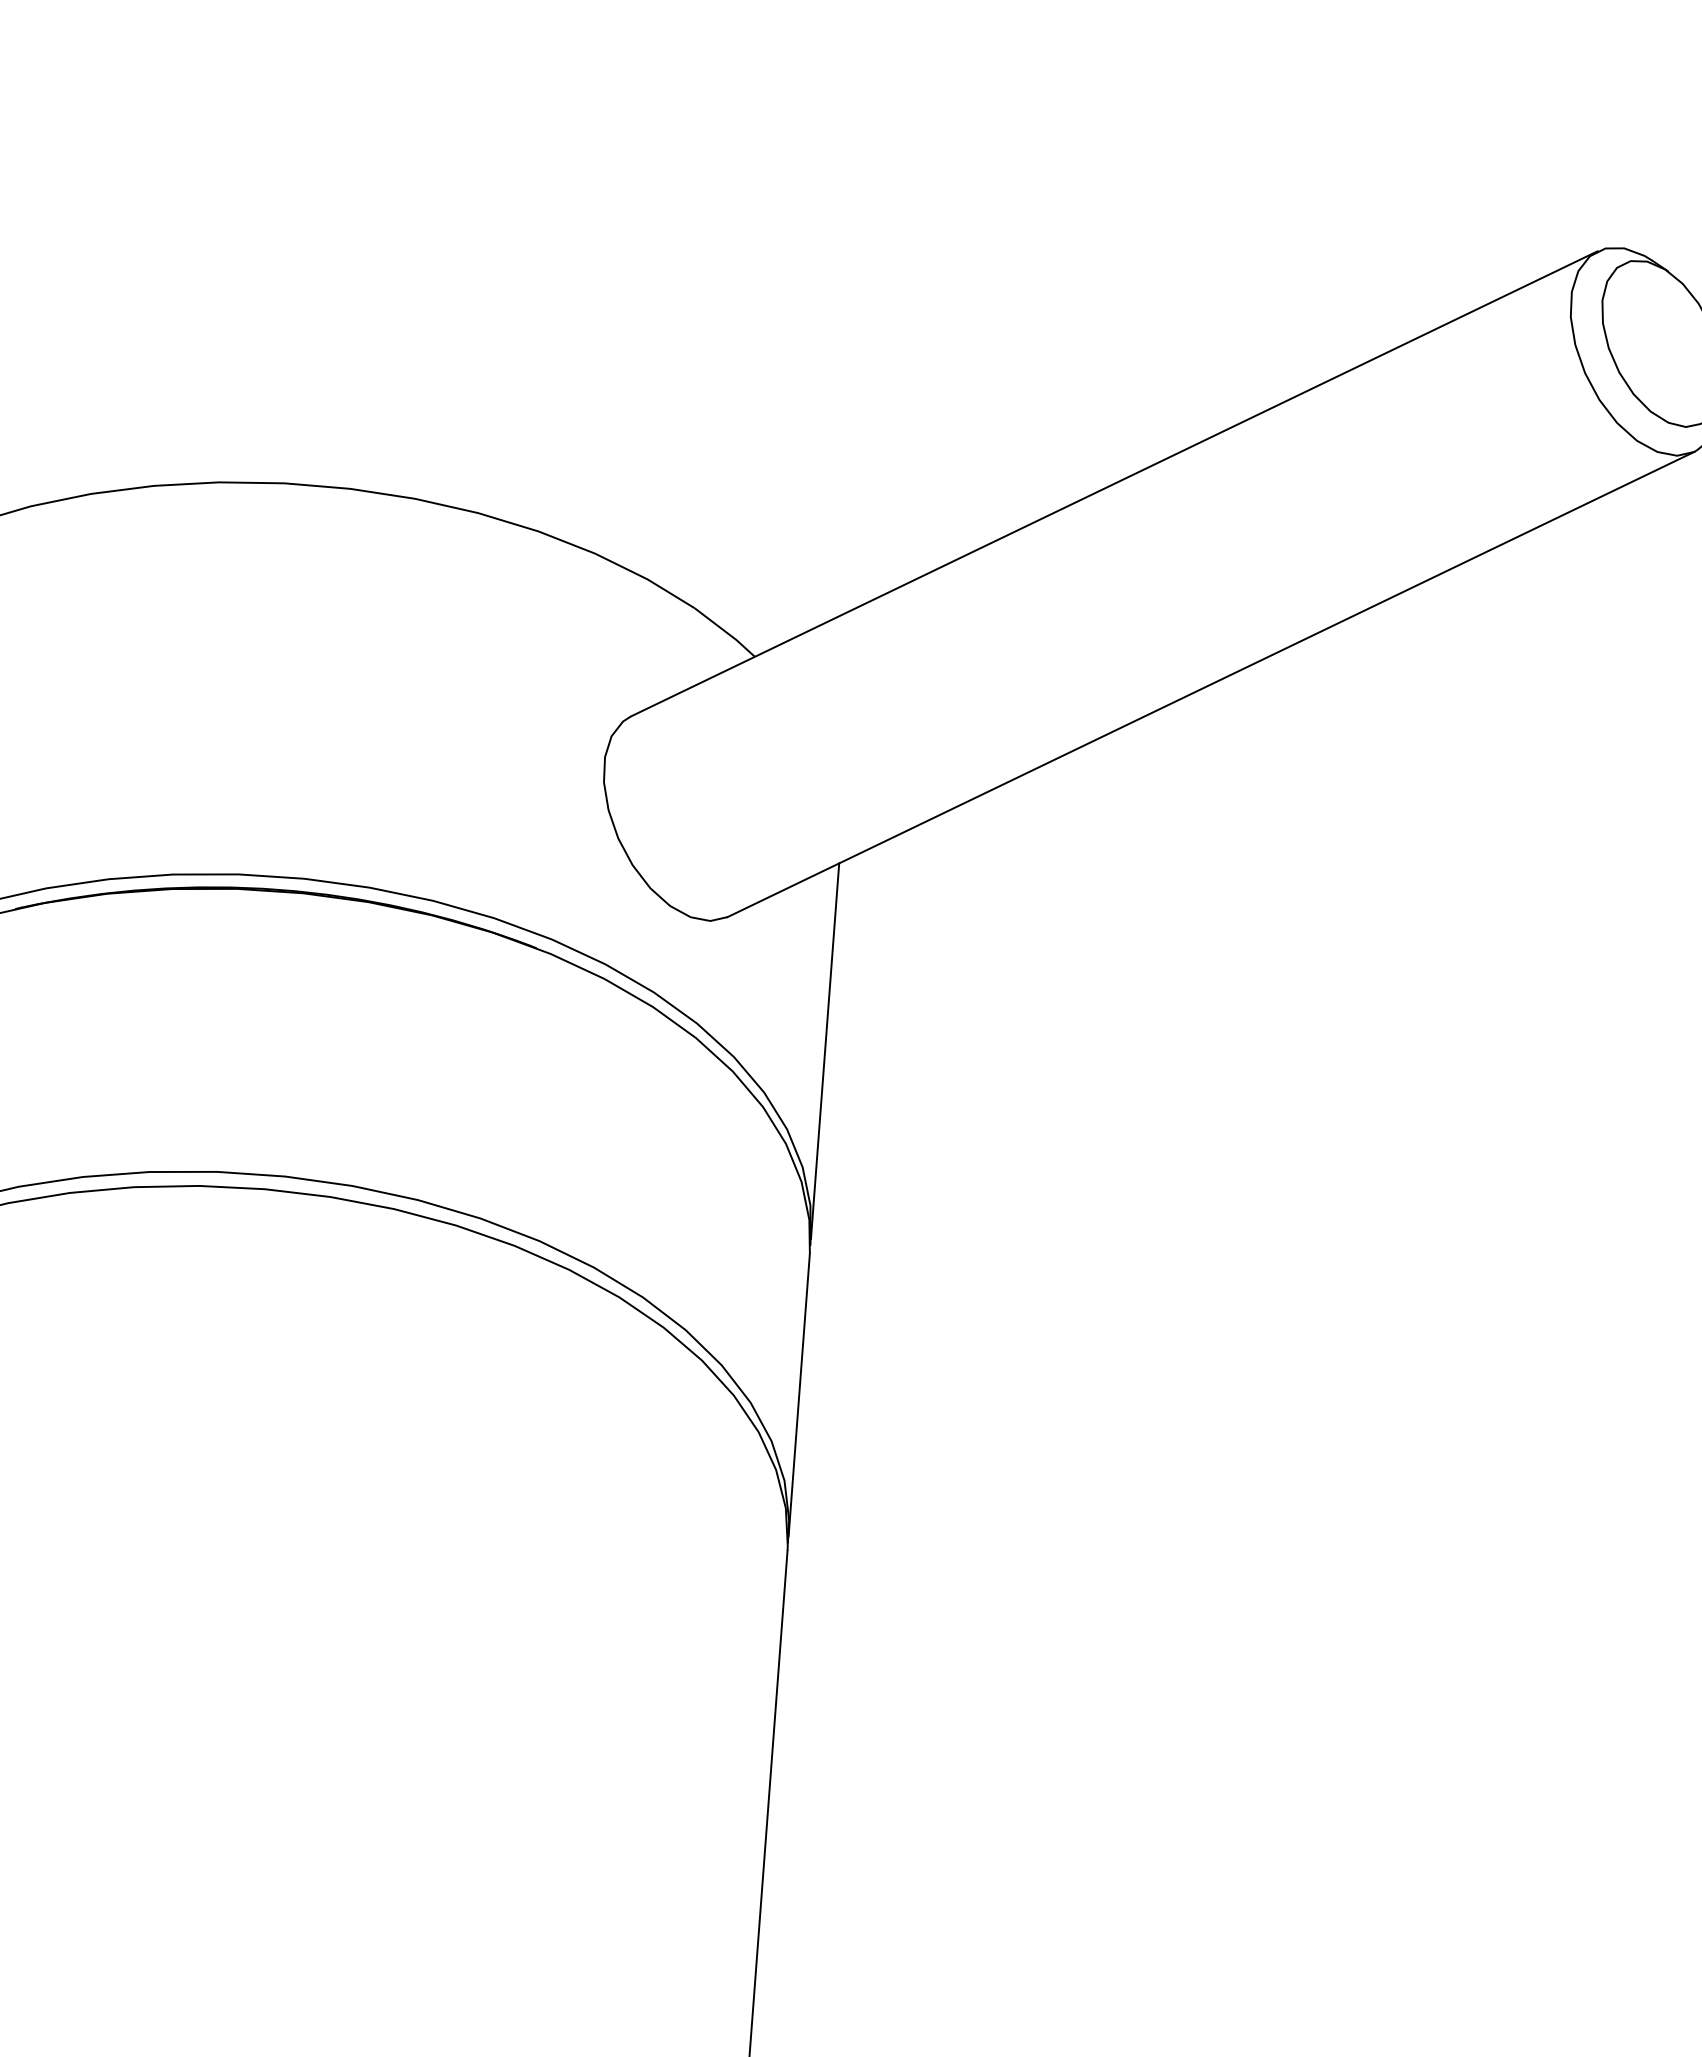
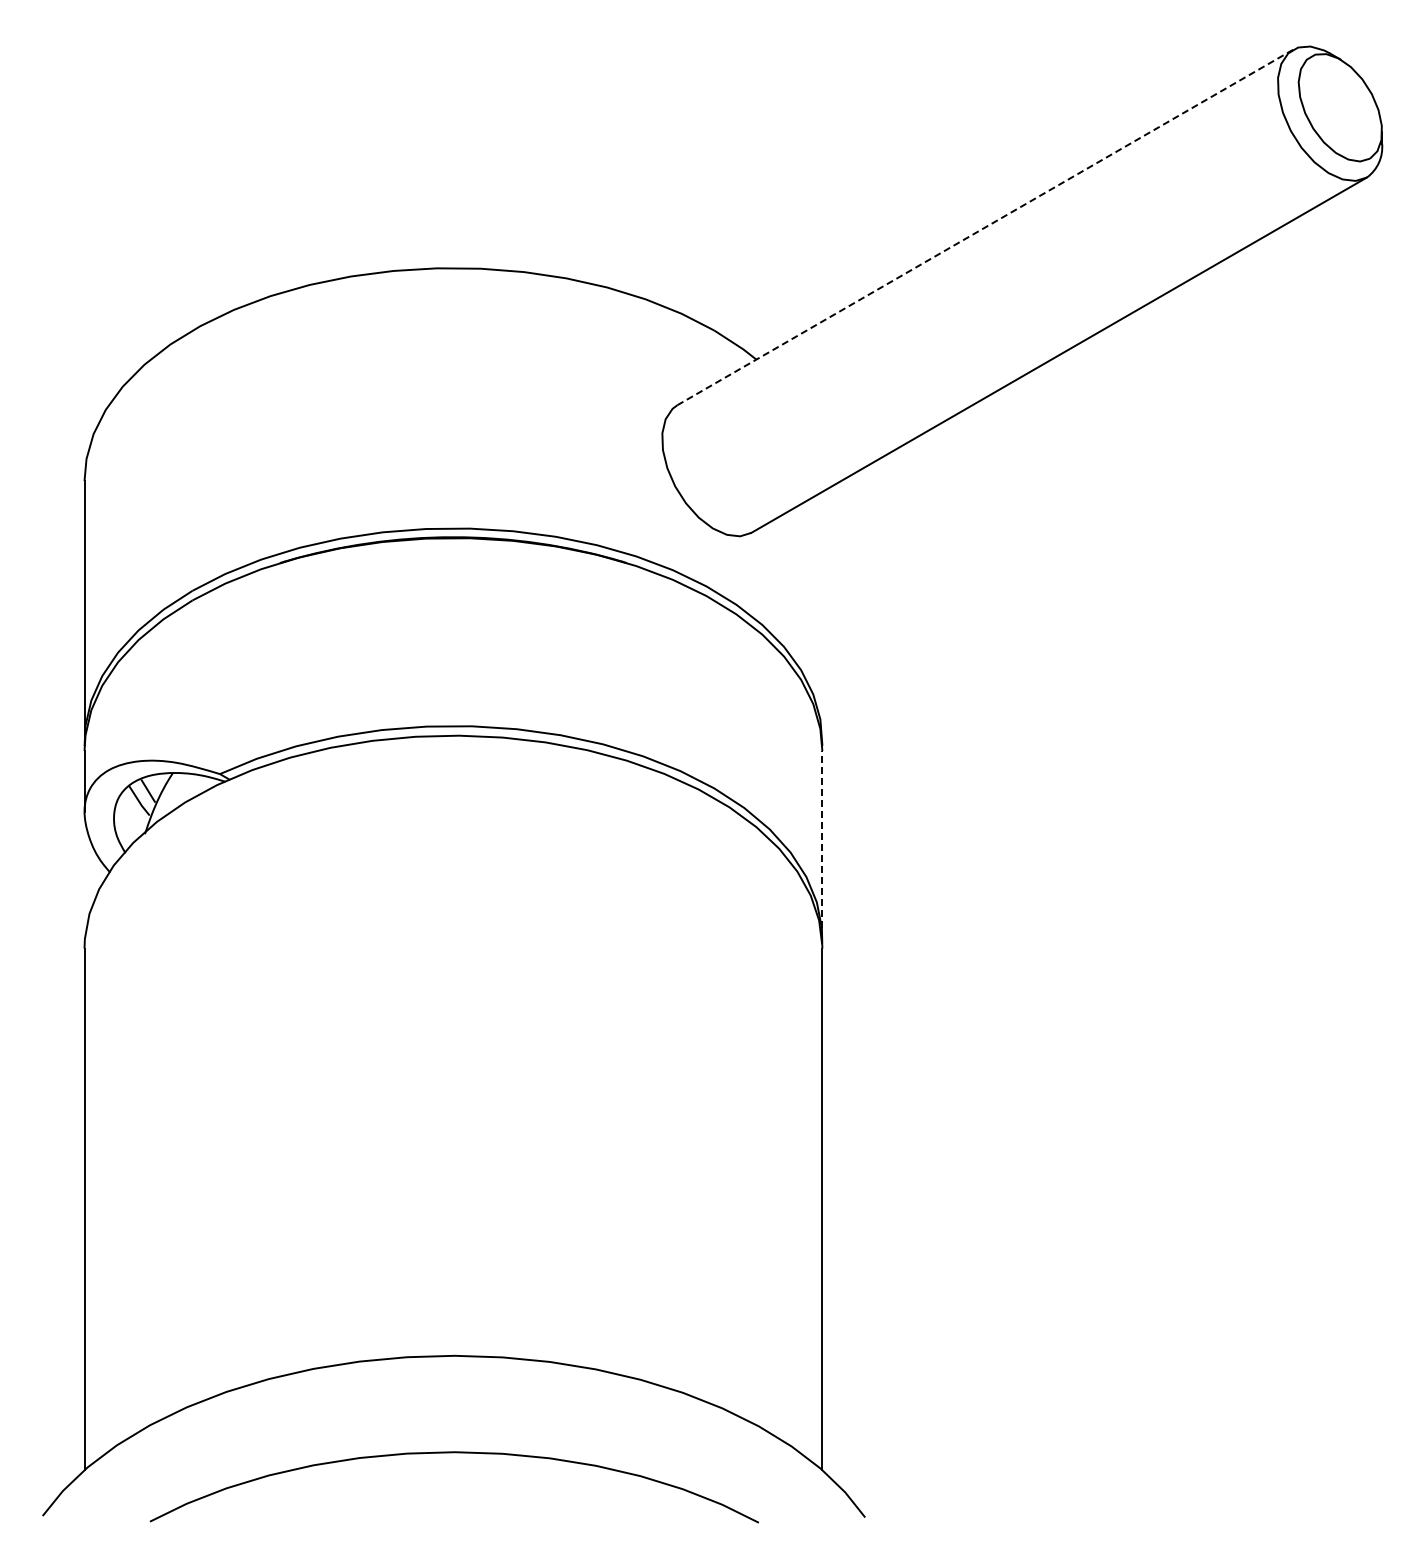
line: (1113, 483) -> (984, 227), solid -> dashed
line: (825, 1050) -> (822, 616), removed
line: (799, 1395) -> (822, 845), solid -> dashed

